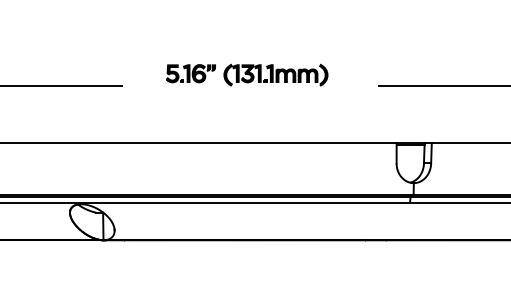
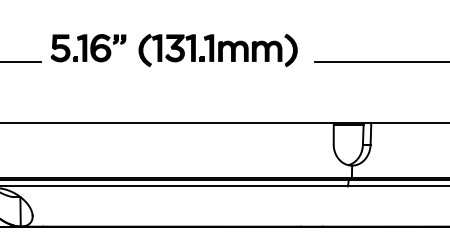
part: (246, 74) -> (173, 49), size x1.43

